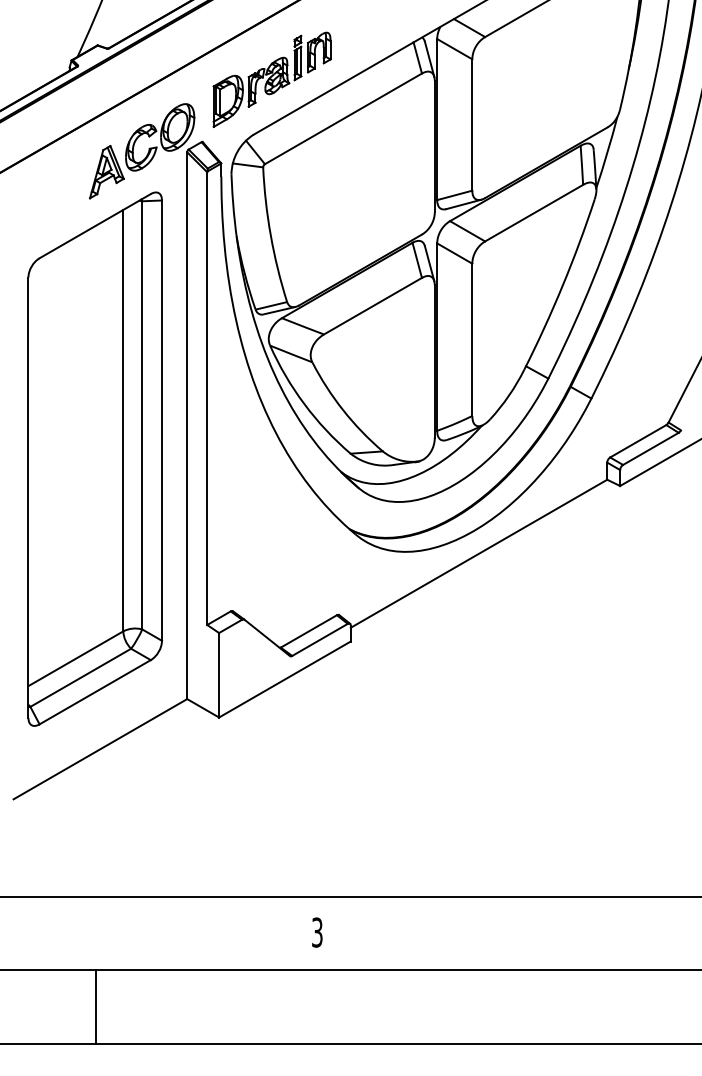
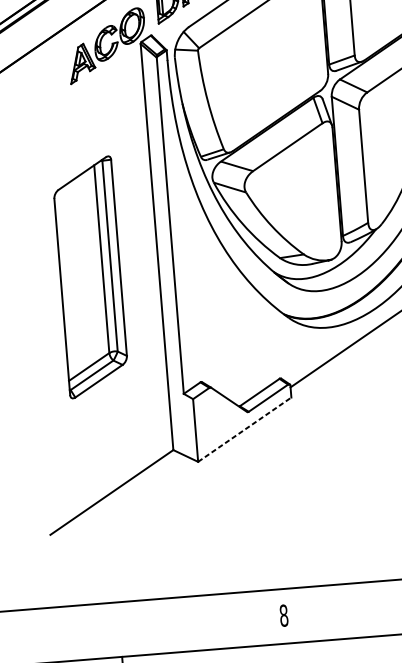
part: (94, 458) -> (90, 276), size x0.6
line: (285, 679) -> (245, 429), solid -> dashed
text: (317, 932) -> (284, 615), 3 -> 8

